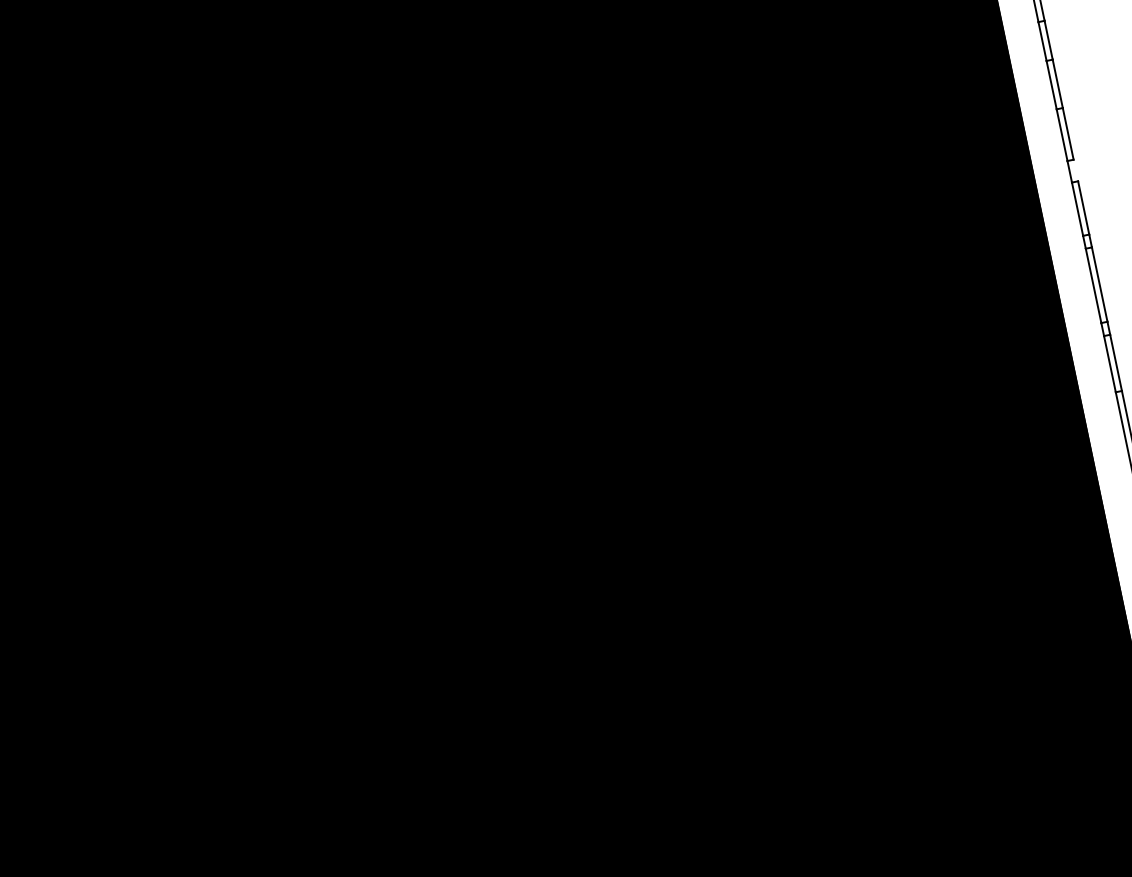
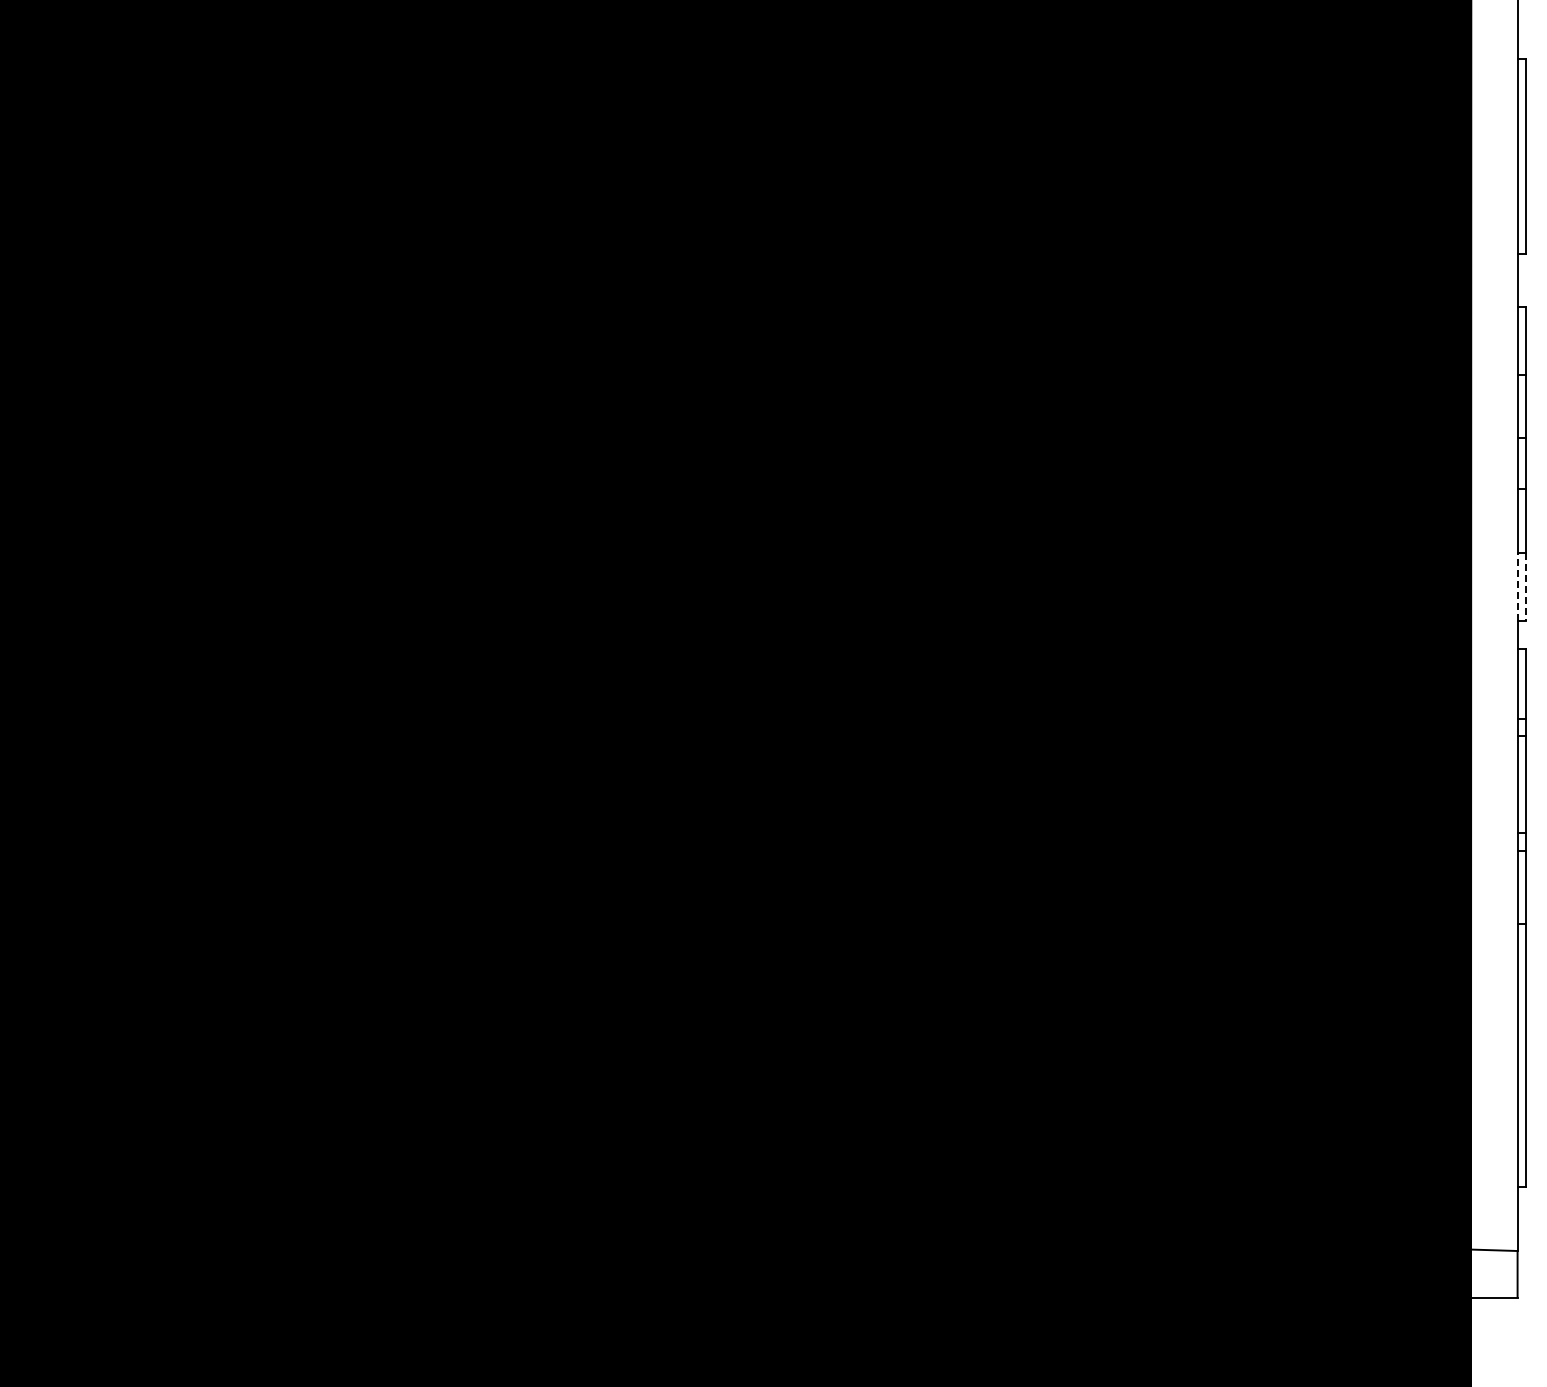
line: (1068, 133) -> (1525, 586), solid -> dashed
line: (1061, 134) -> (1517, 586), solid -> dashed

